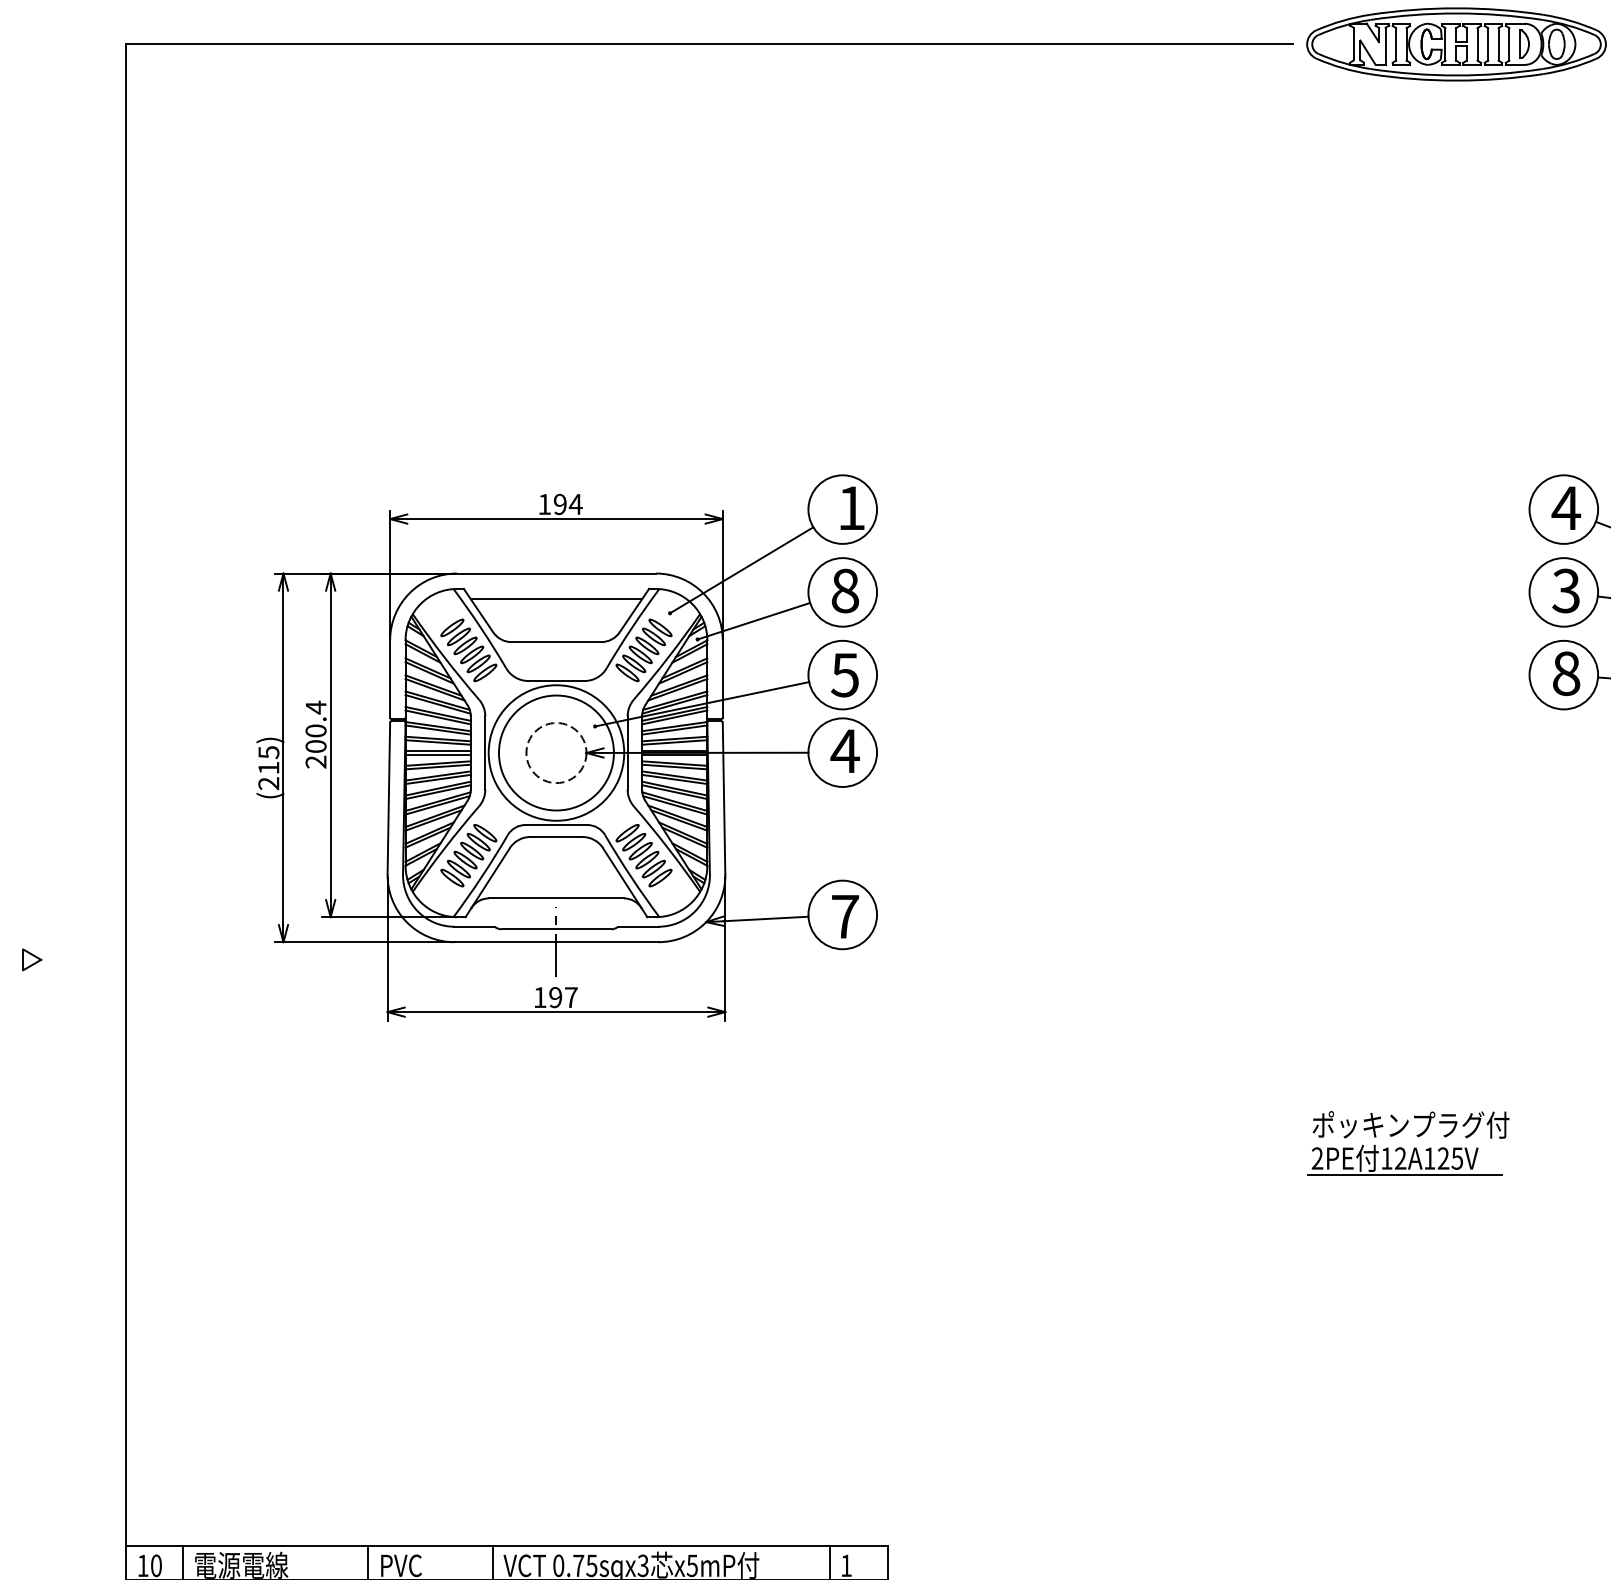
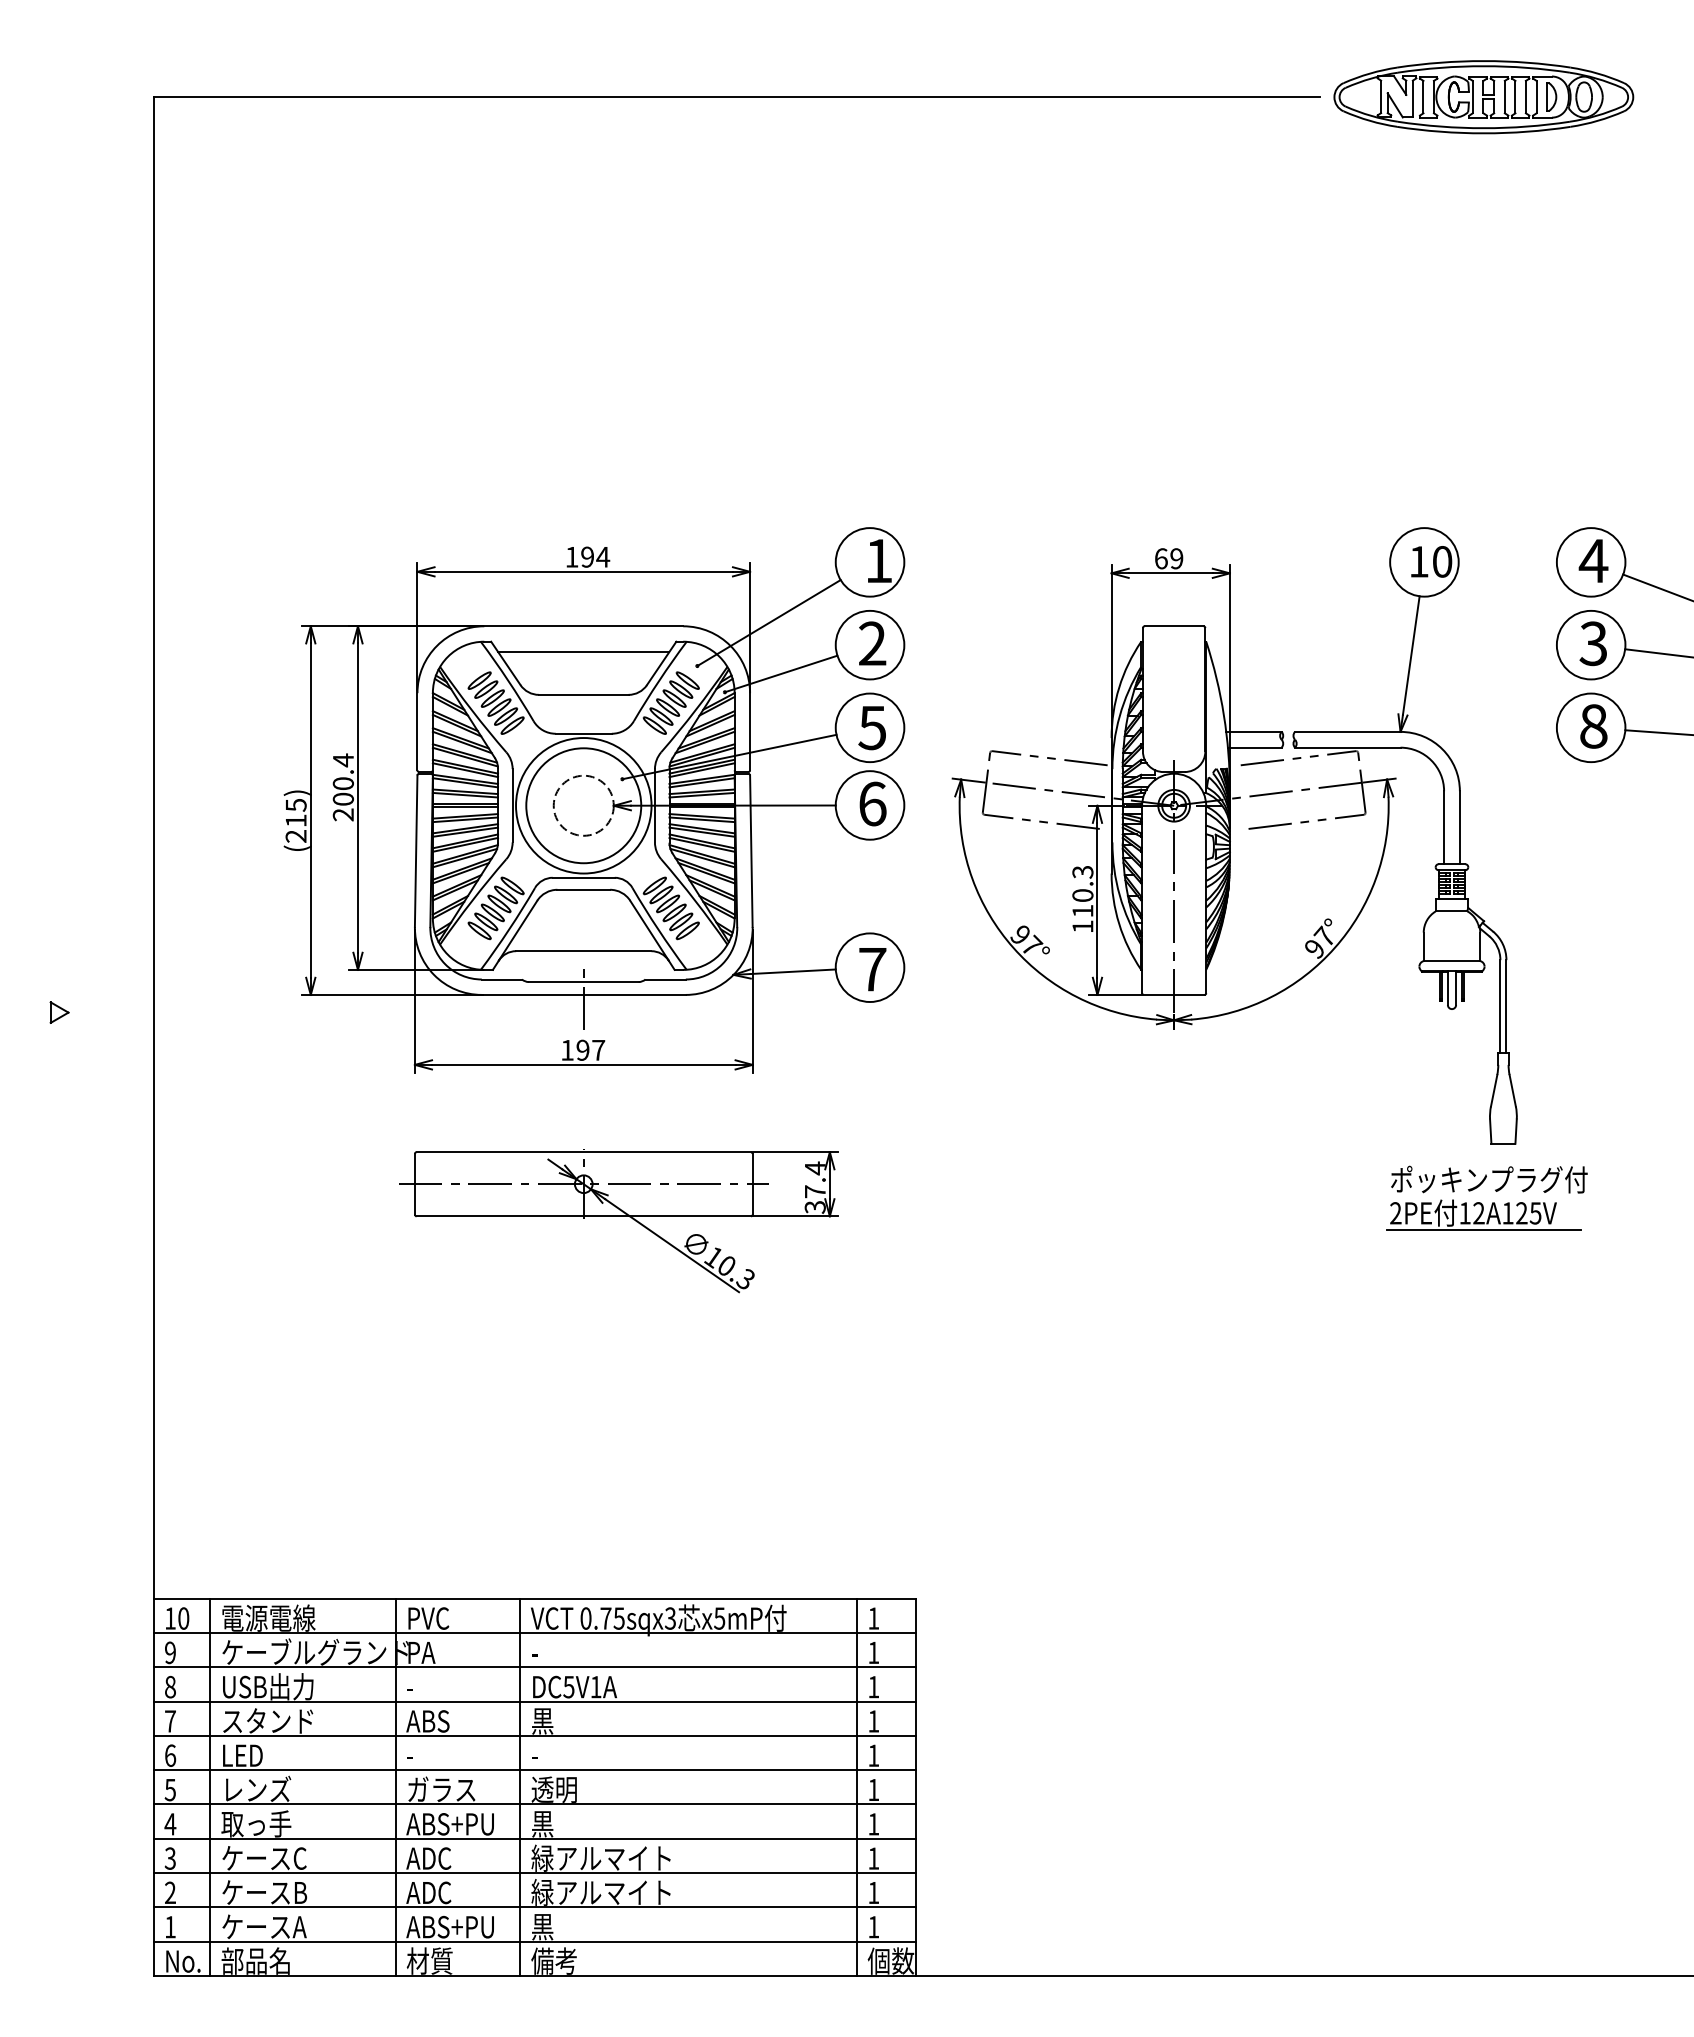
text: (845, 590) -> (872, 643), 8 -> 2
text: (845, 750) -> (872, 803), 4 -> 6
part: (1207, 782) -> (1234, 835), added
part: (1403, 1147) -> (1481, 1202), moved
part: (591, 1168) -> (618, 1221), added

